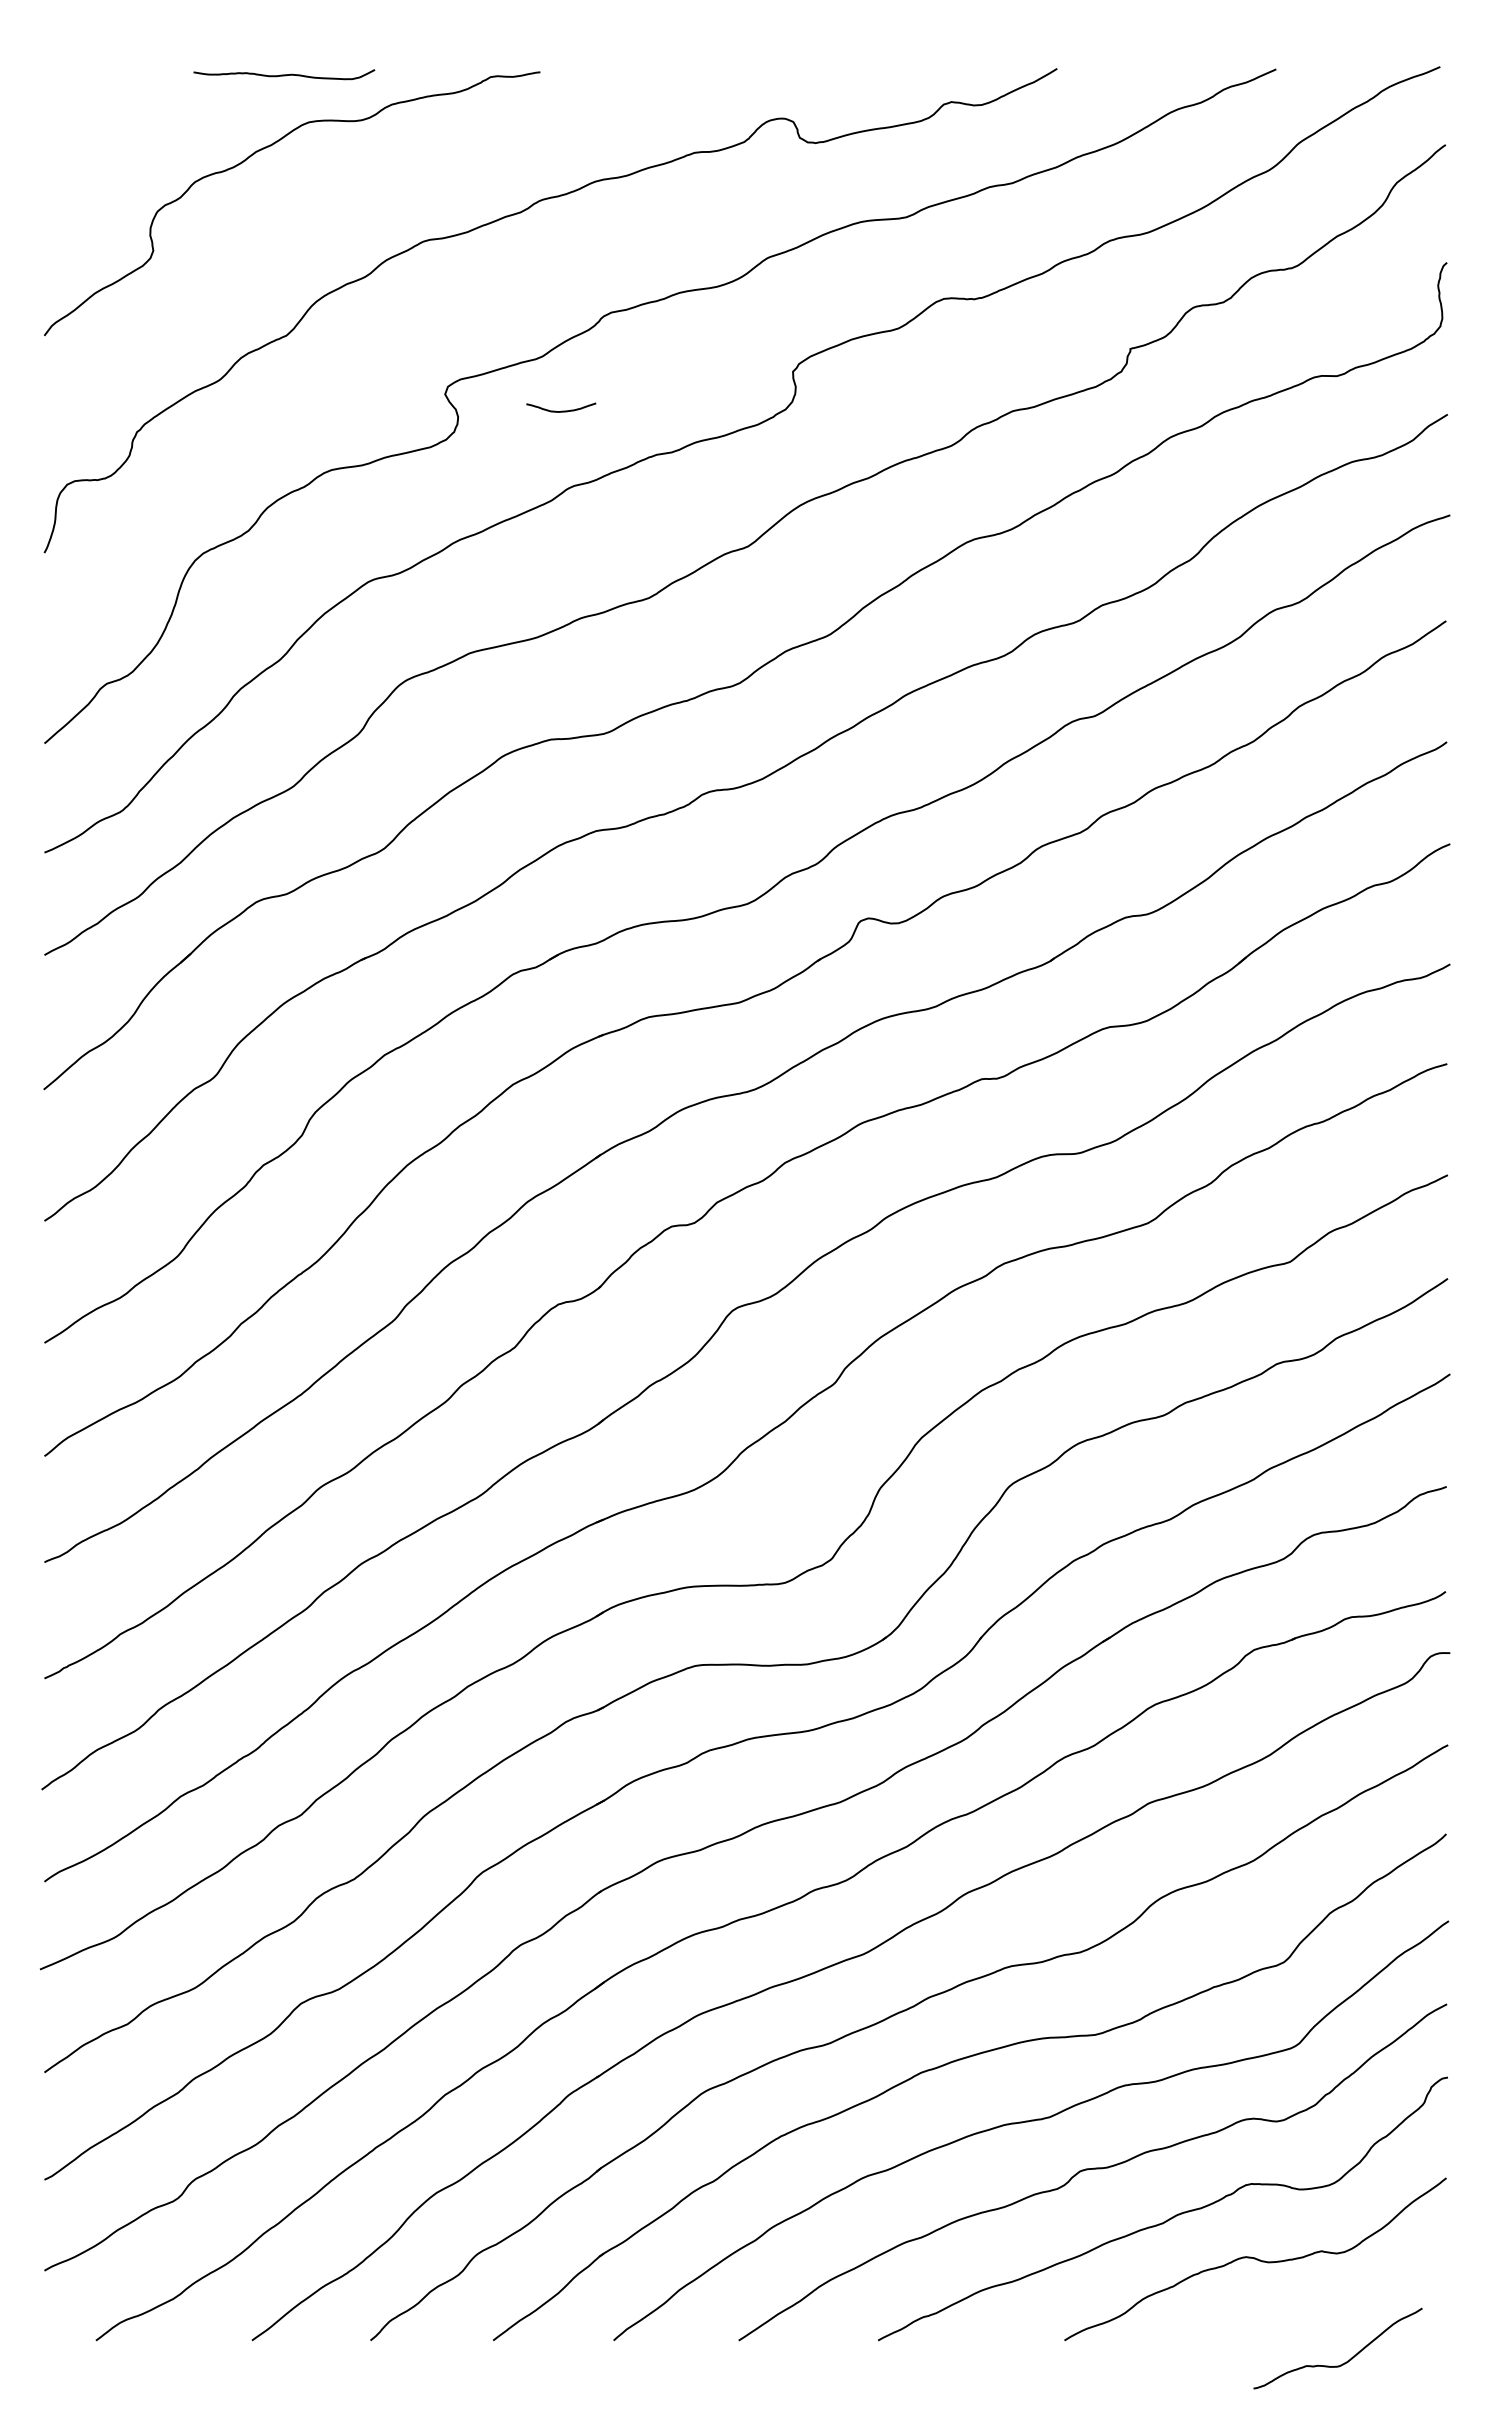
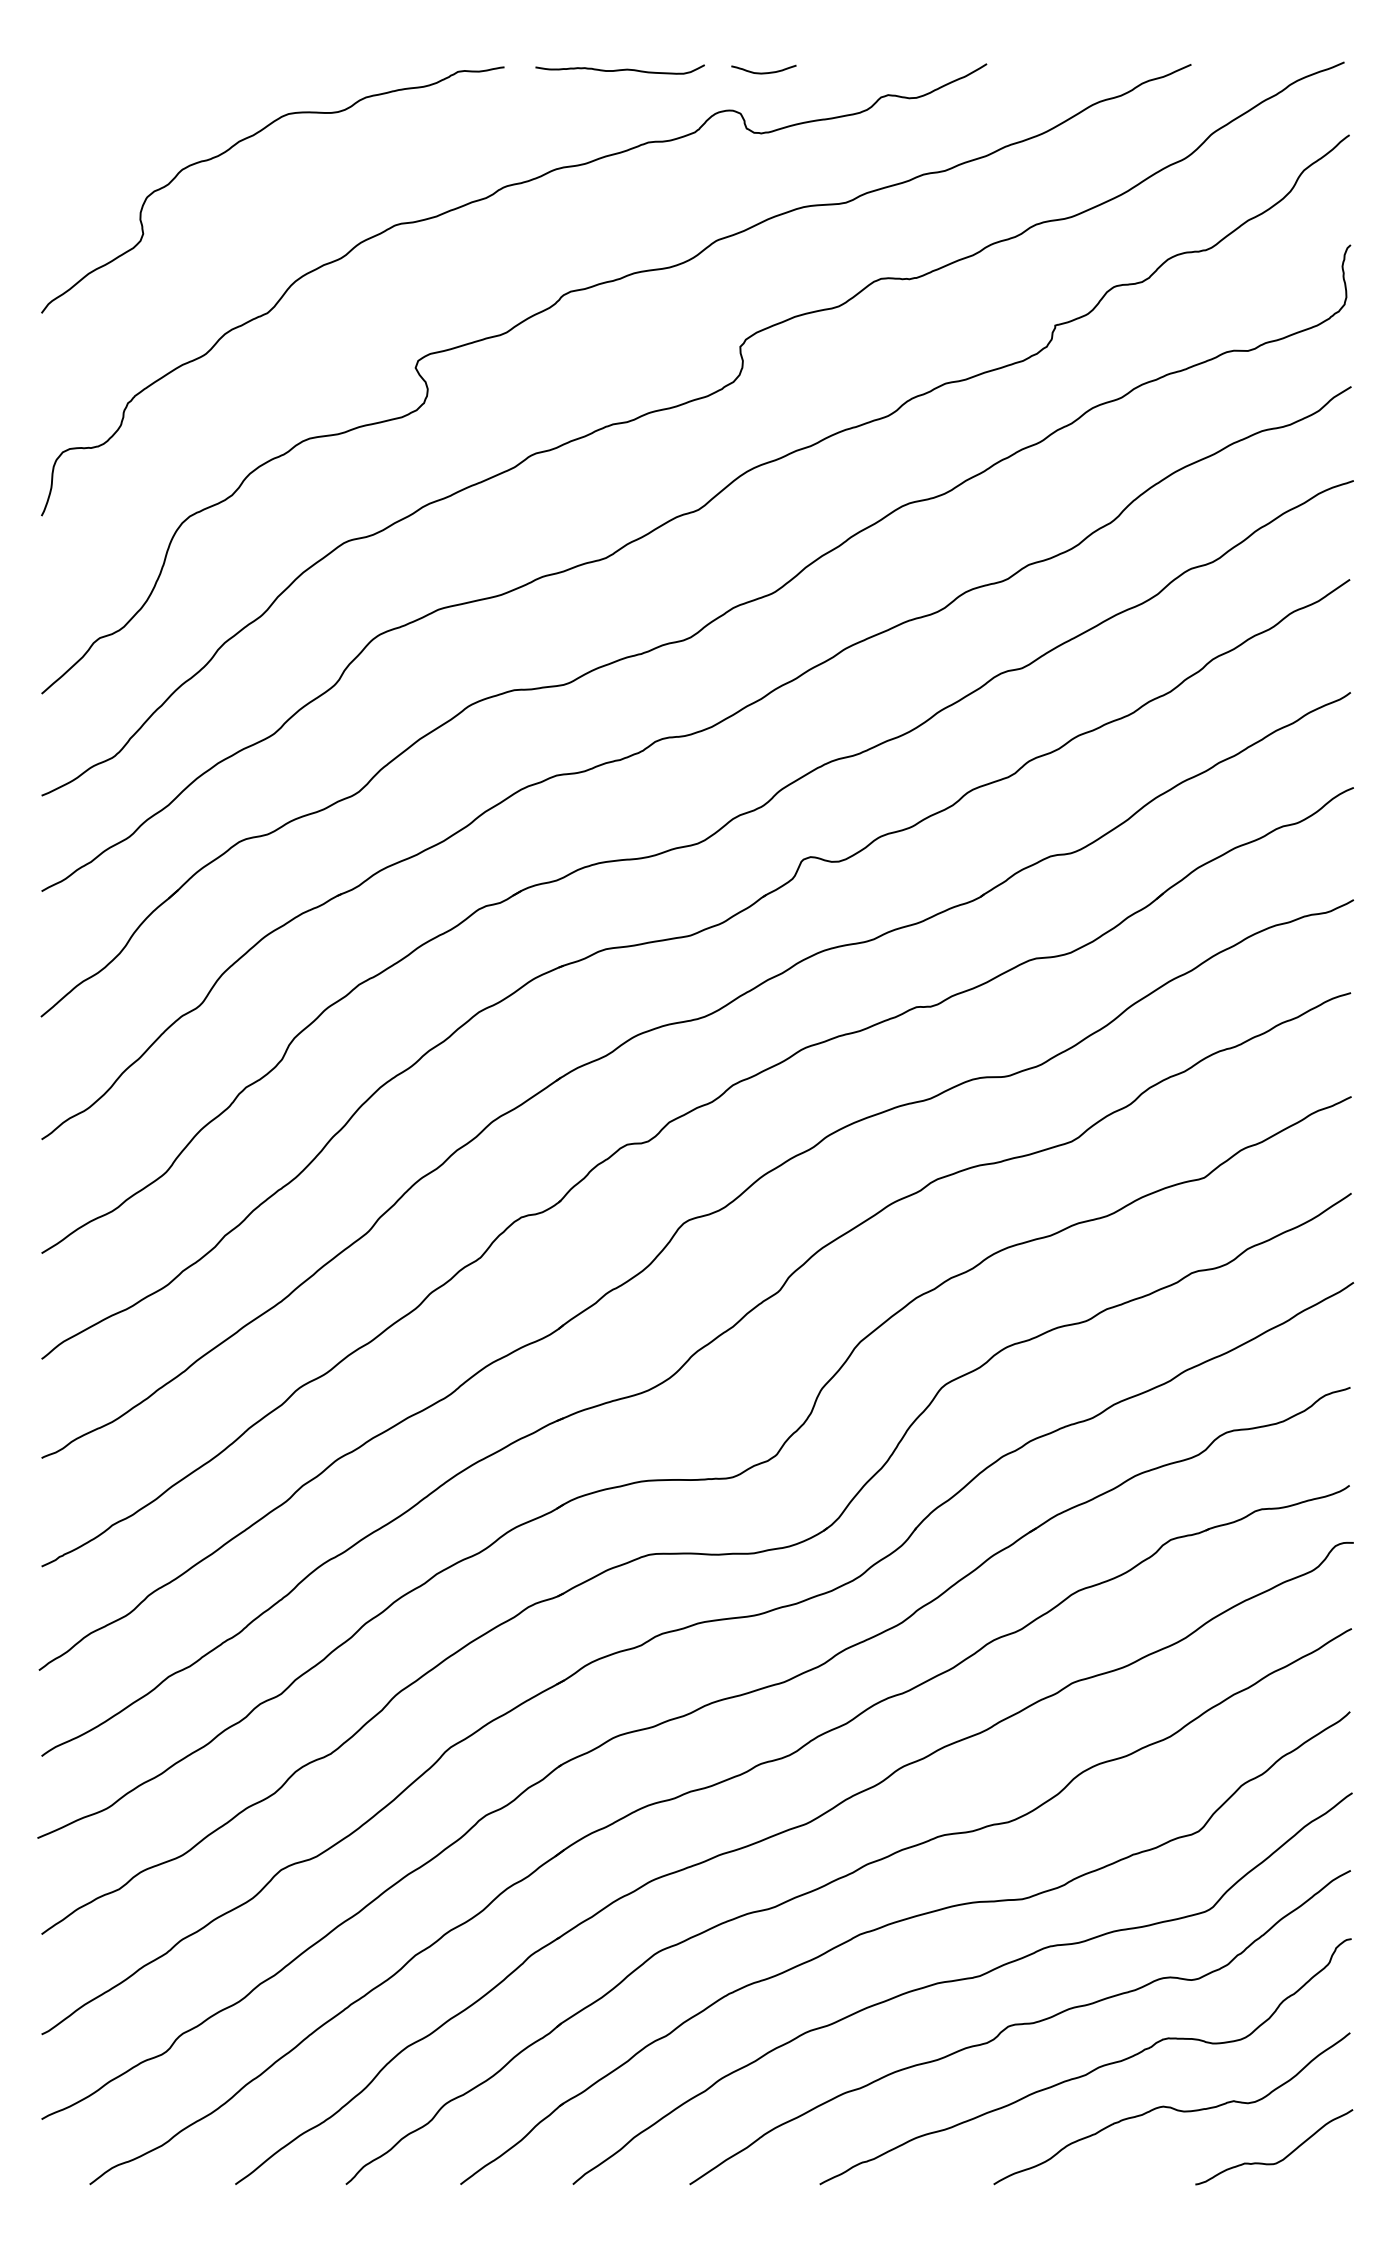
curve: (284, 74) -> (620, 69), moved
curve: (561, 410) -> (764, 72), moved
curve: (1347, 2360) -> (1283, 2158), moved

